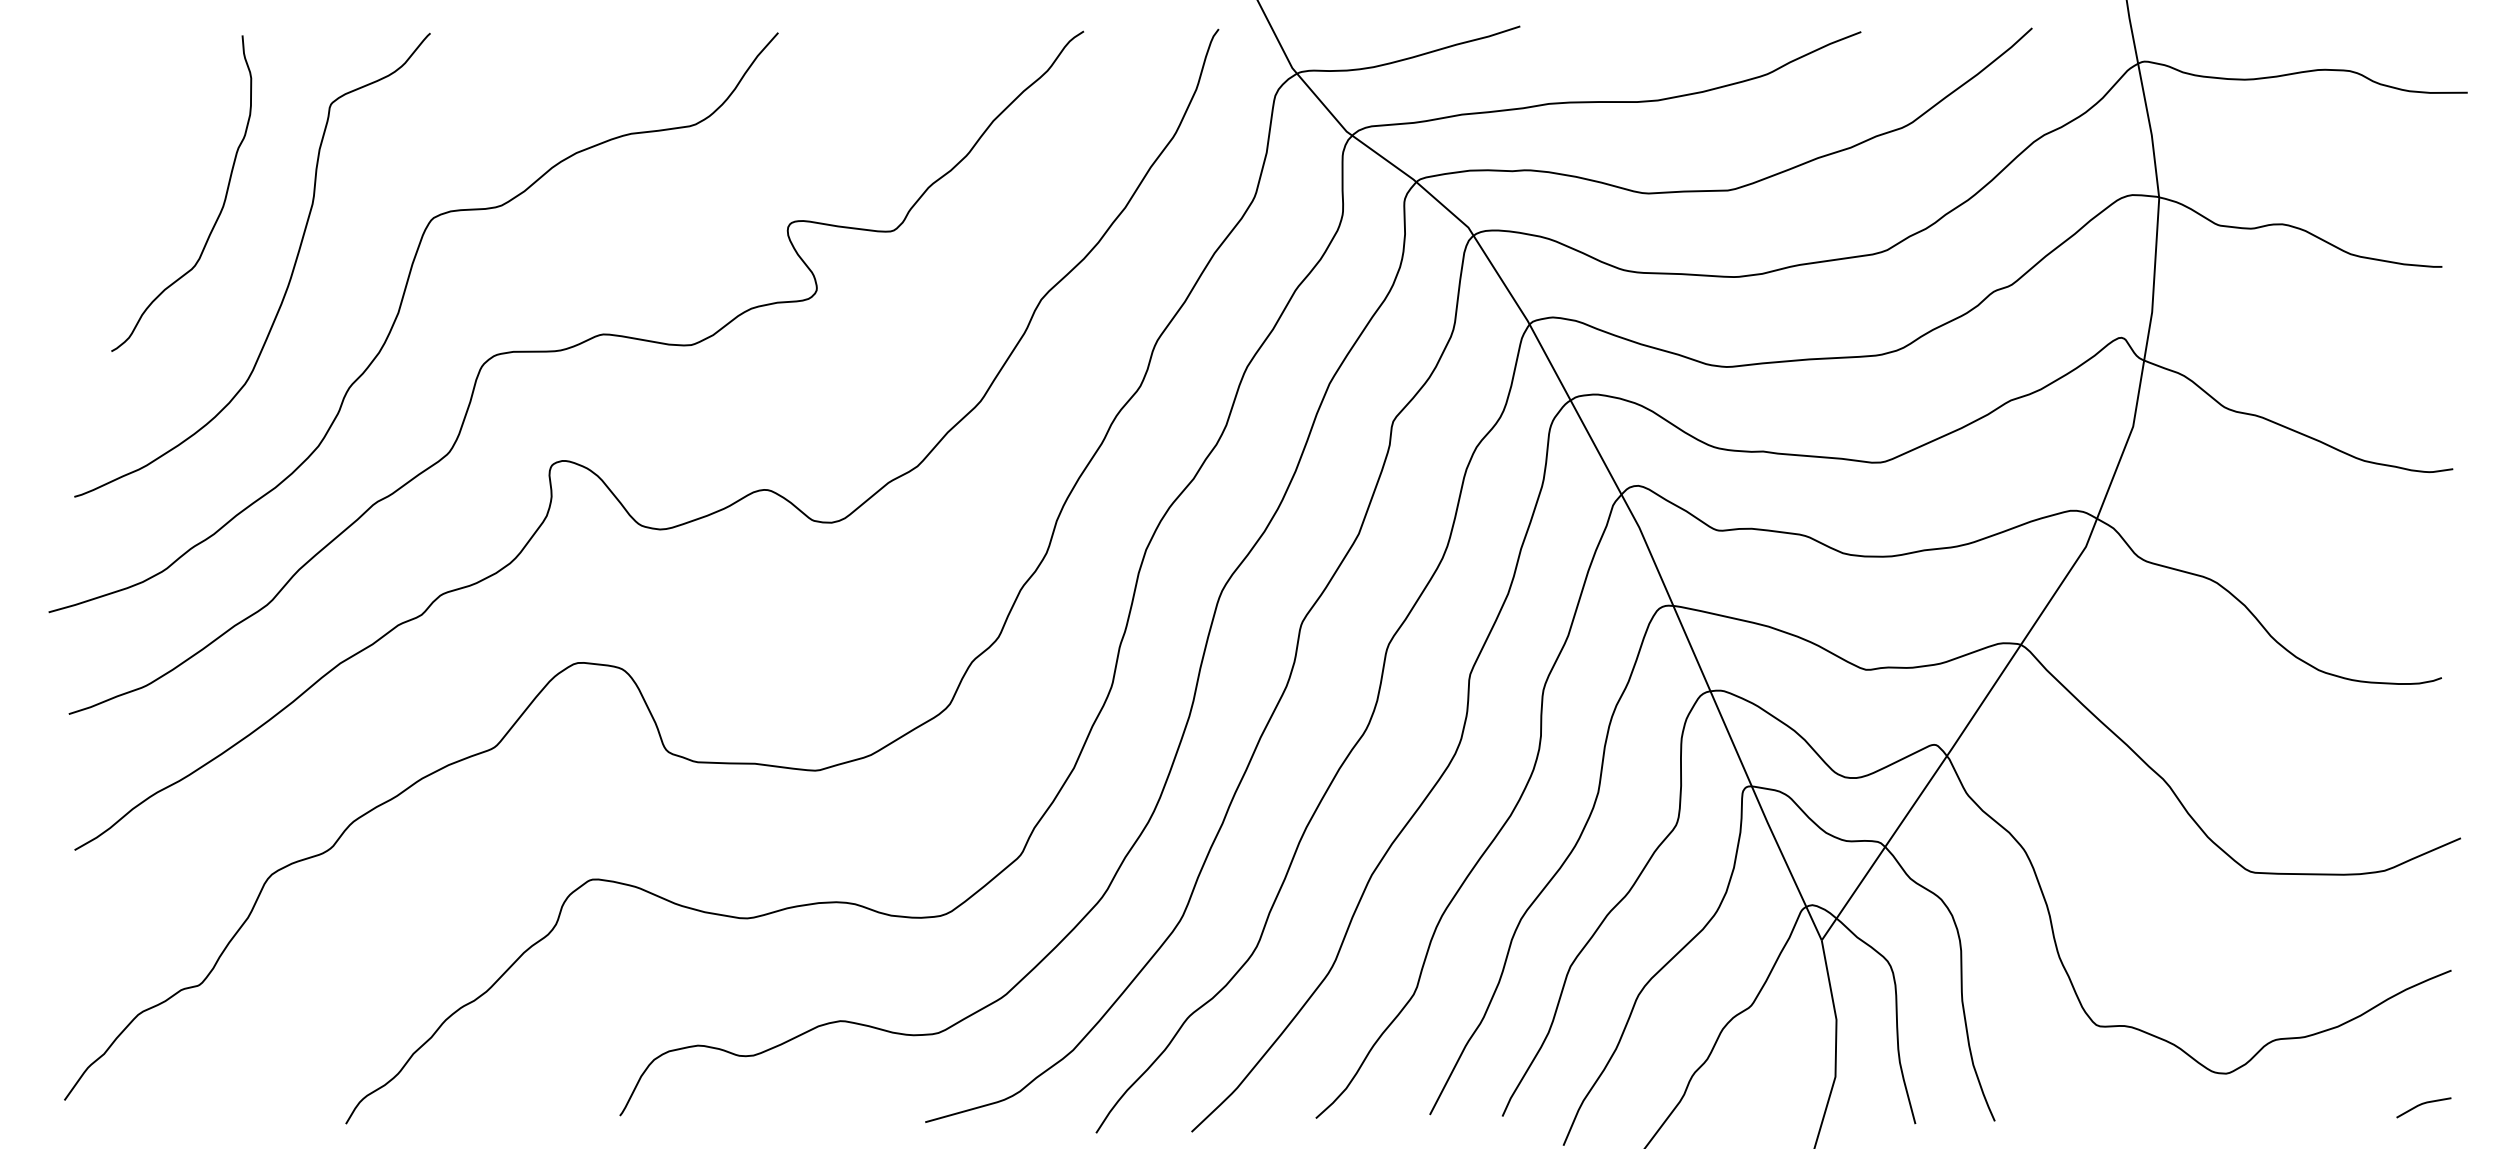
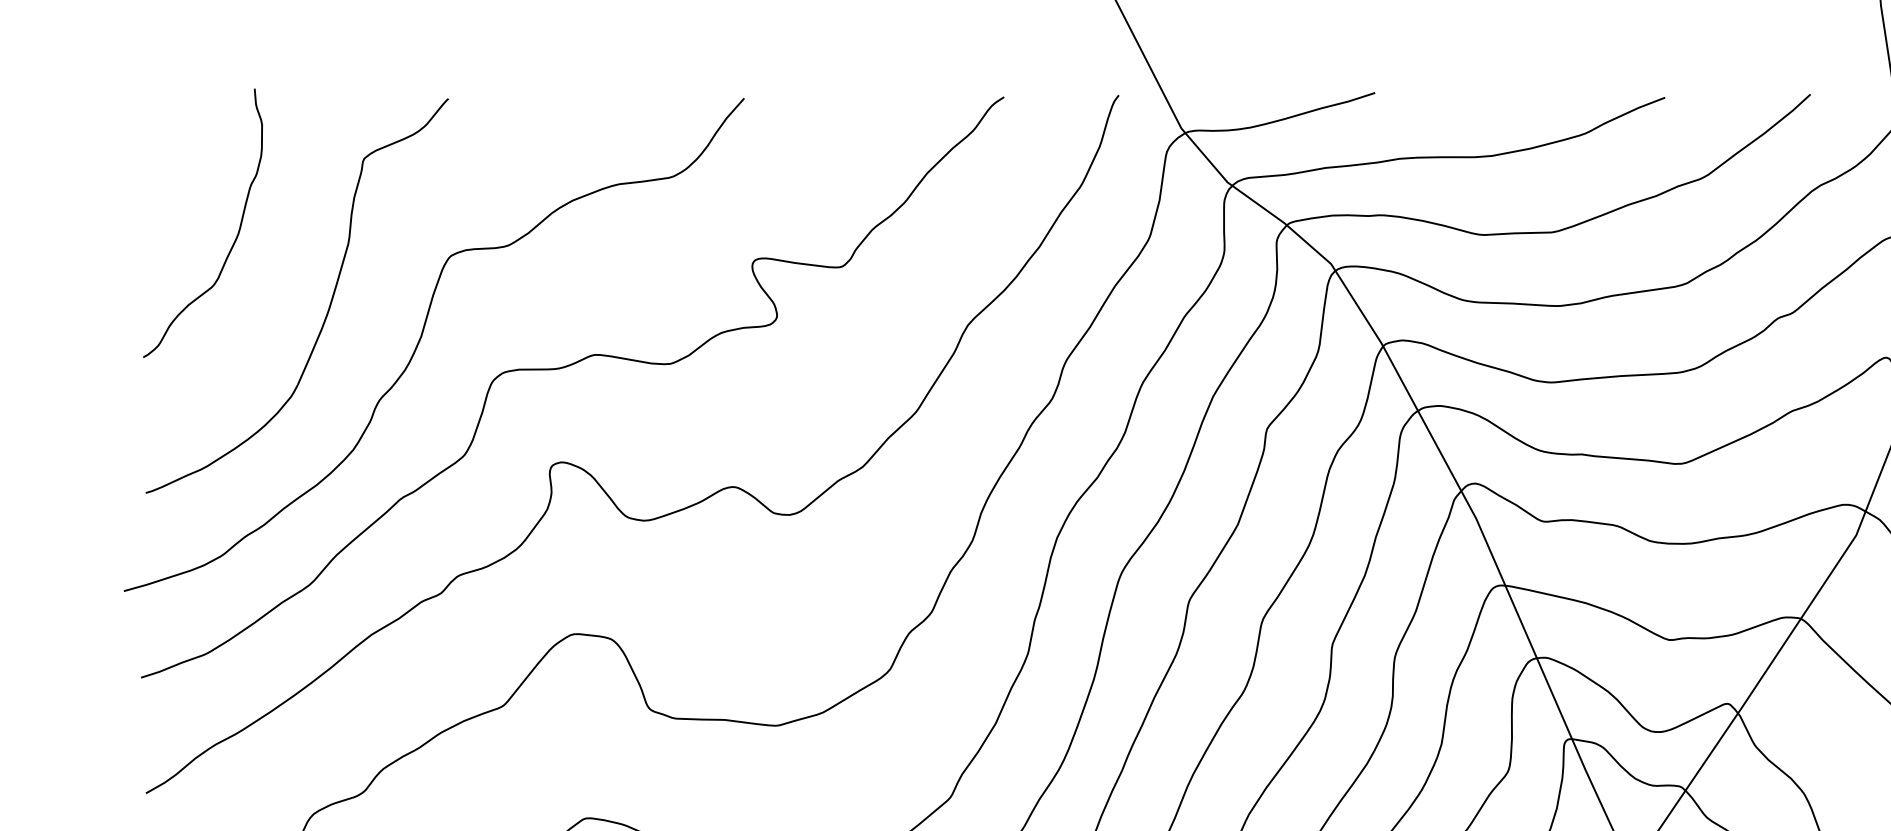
curve: (221, 207) -> (236, 235), moved

